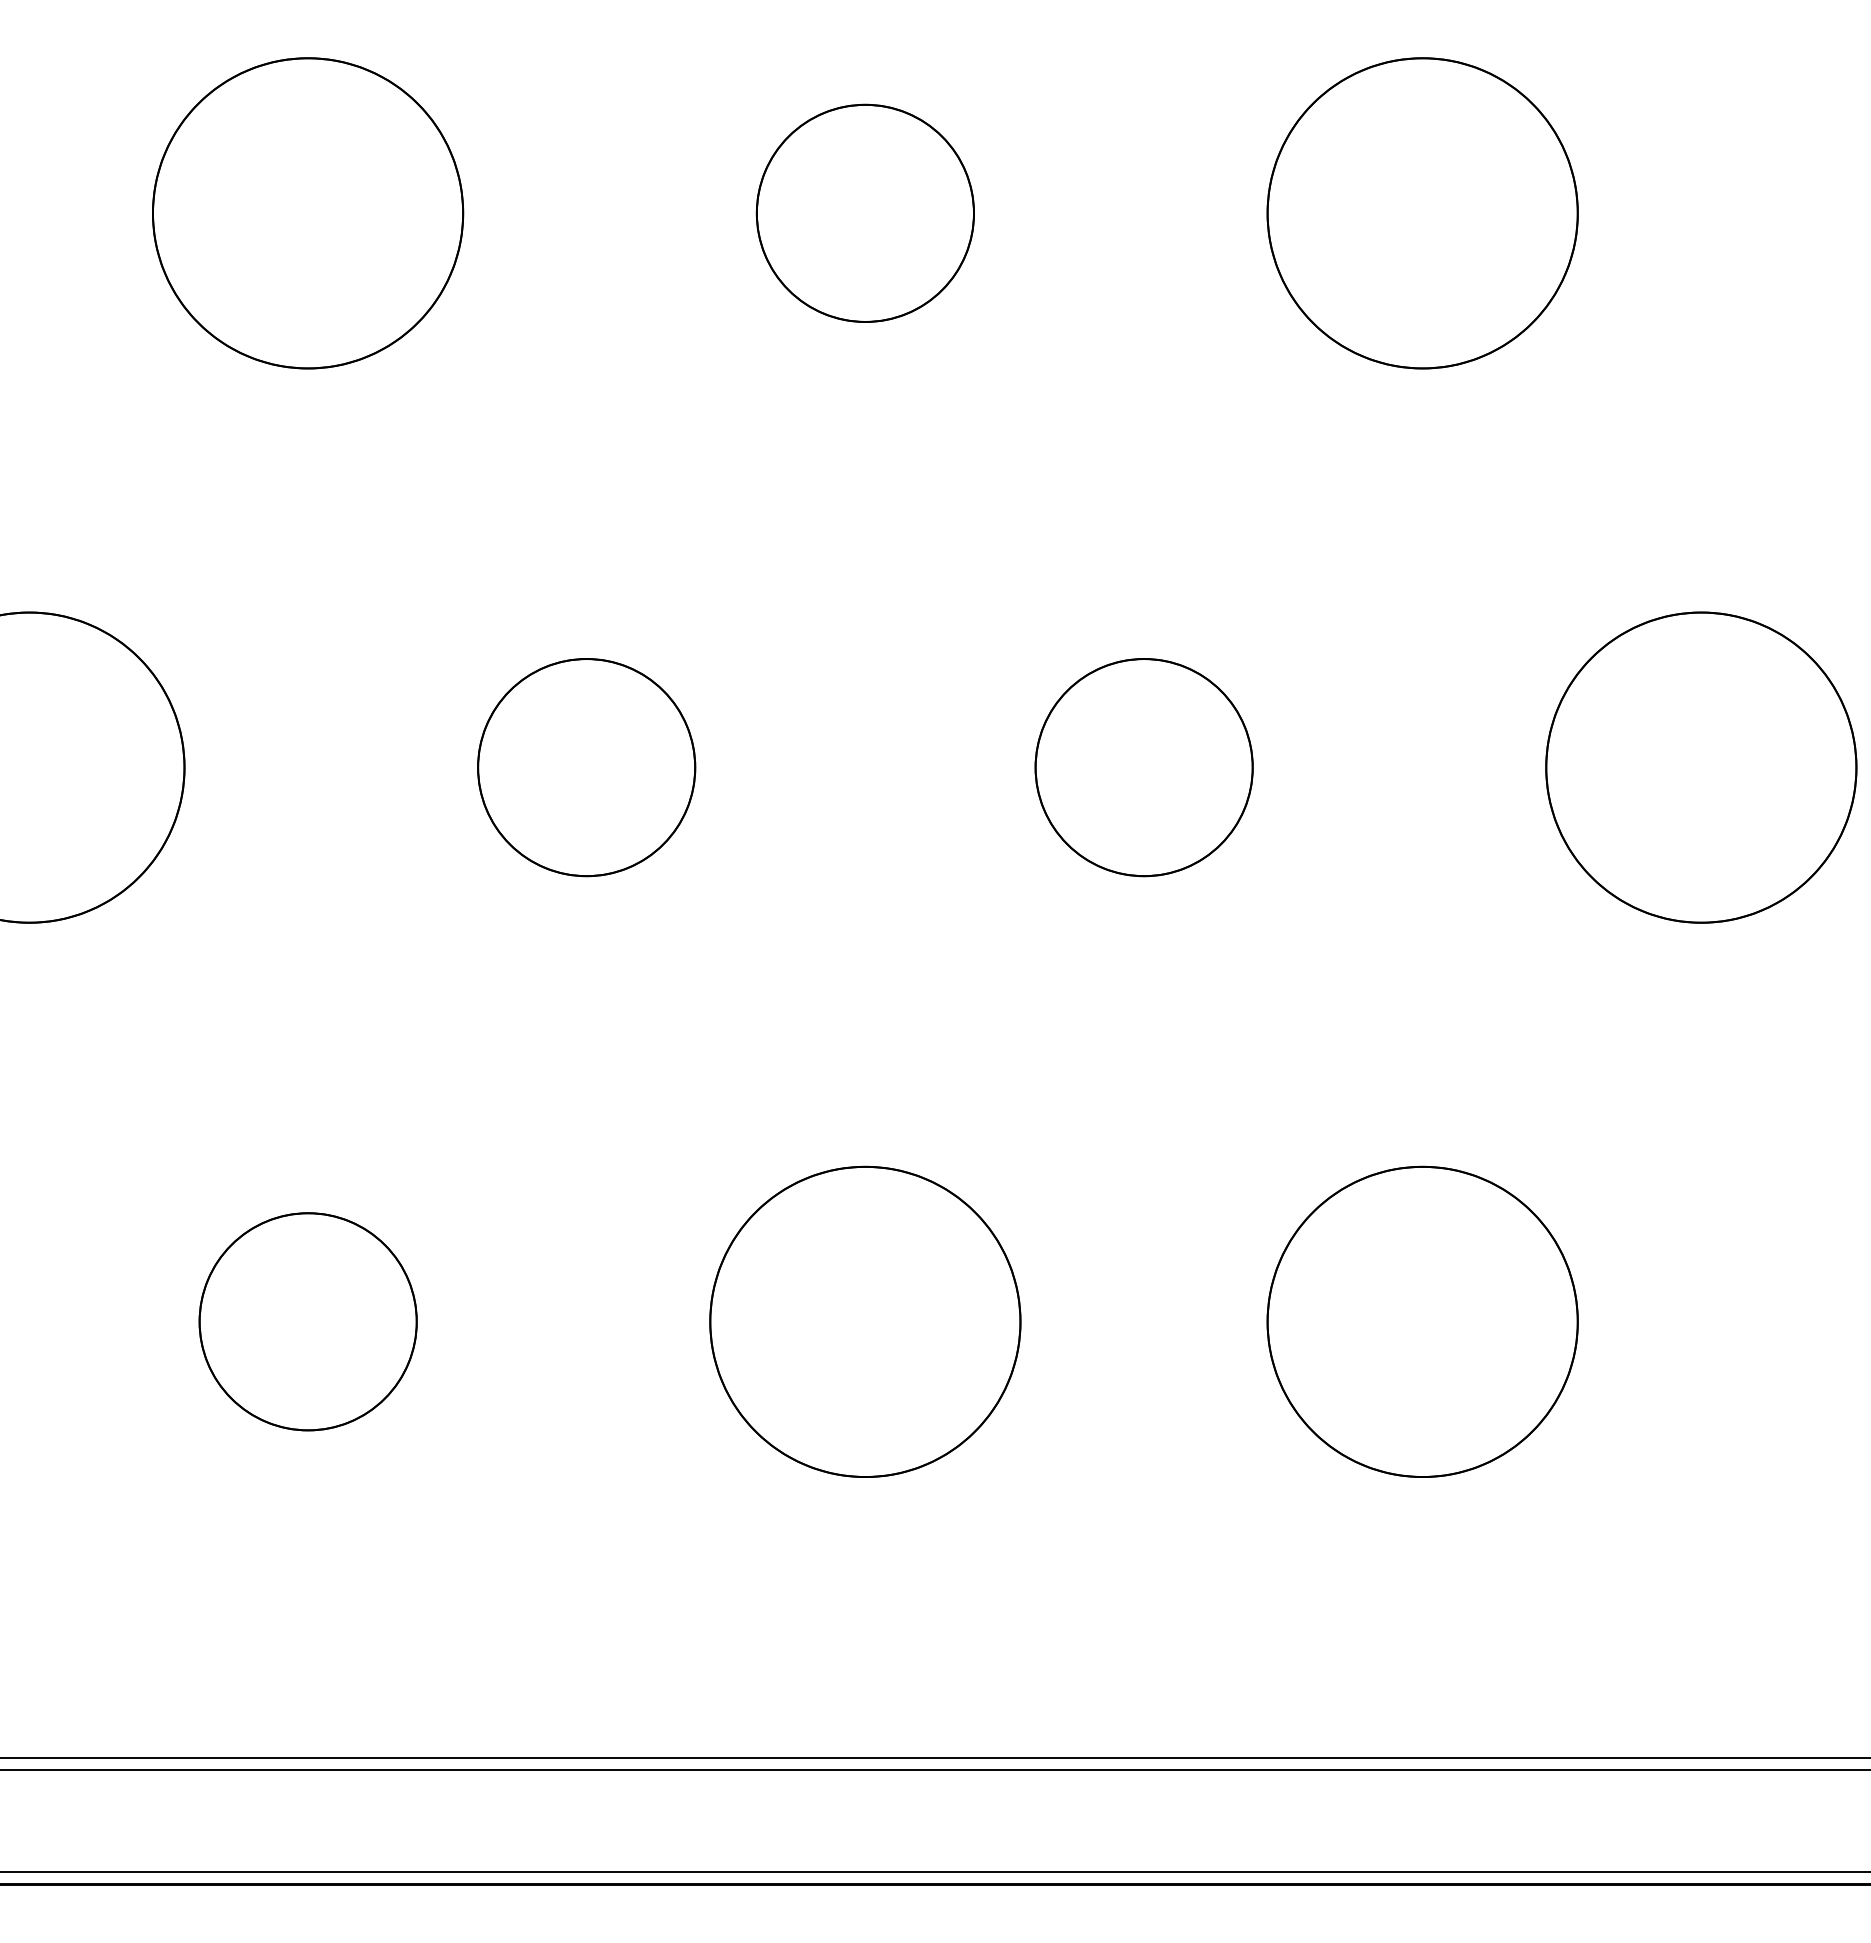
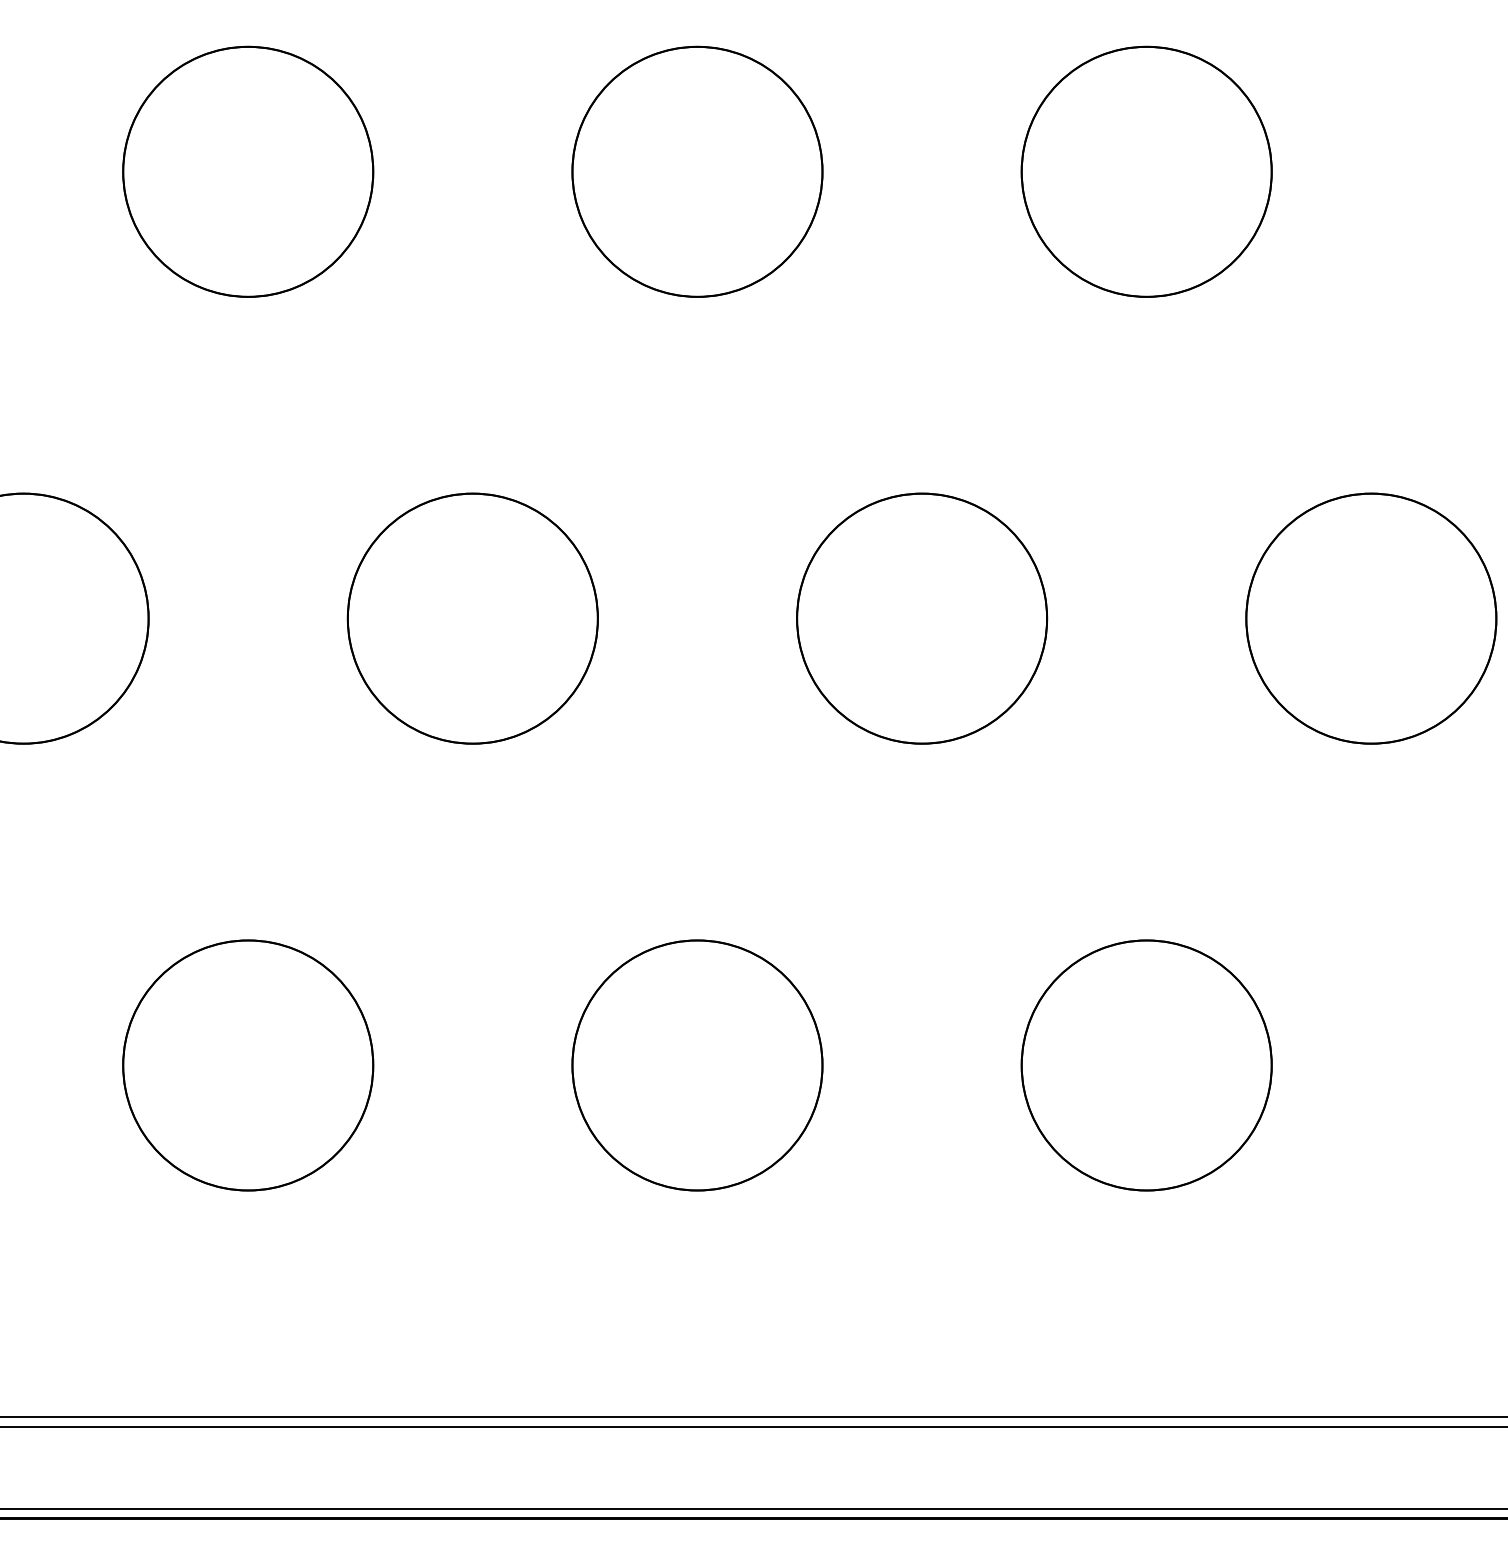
circle: (865, 213) -> (697, 171), size x1.43
circle: (586, 767) -> (472, 618), size x1.43
circle: (1144, 767) -> (922, 618), size x1.43
circle: (308, 1321) -> (248, 1065), size x1.43

